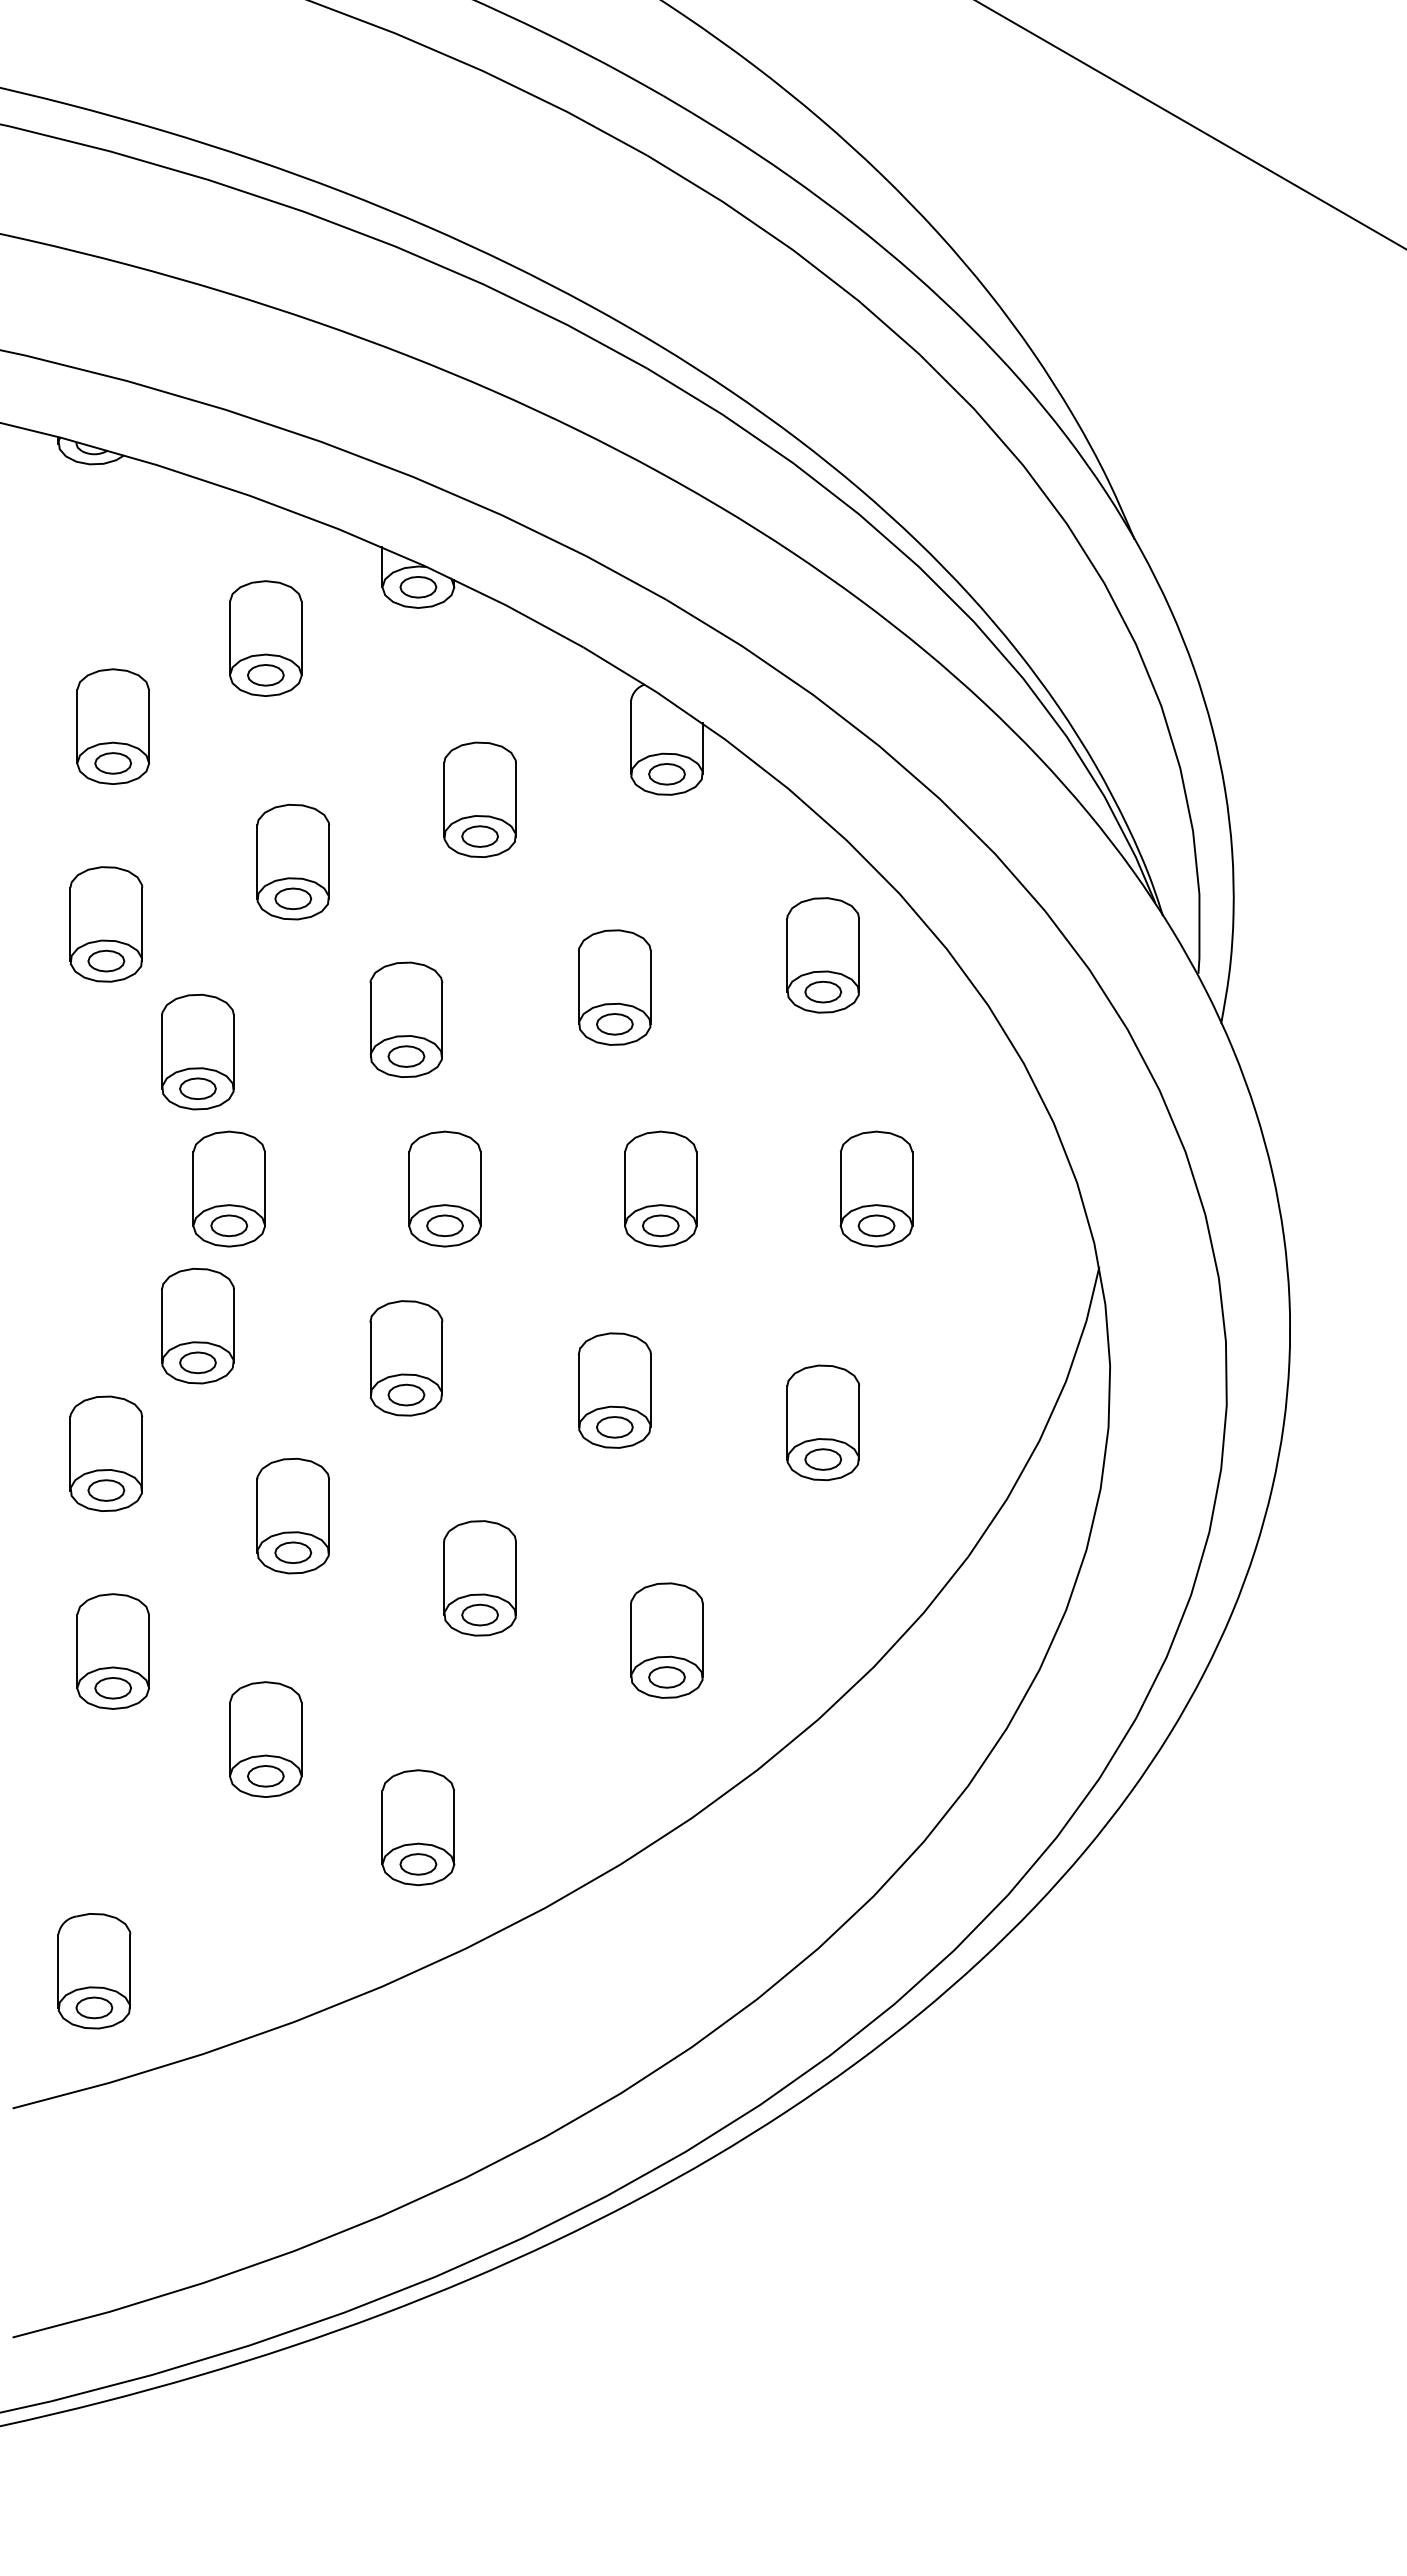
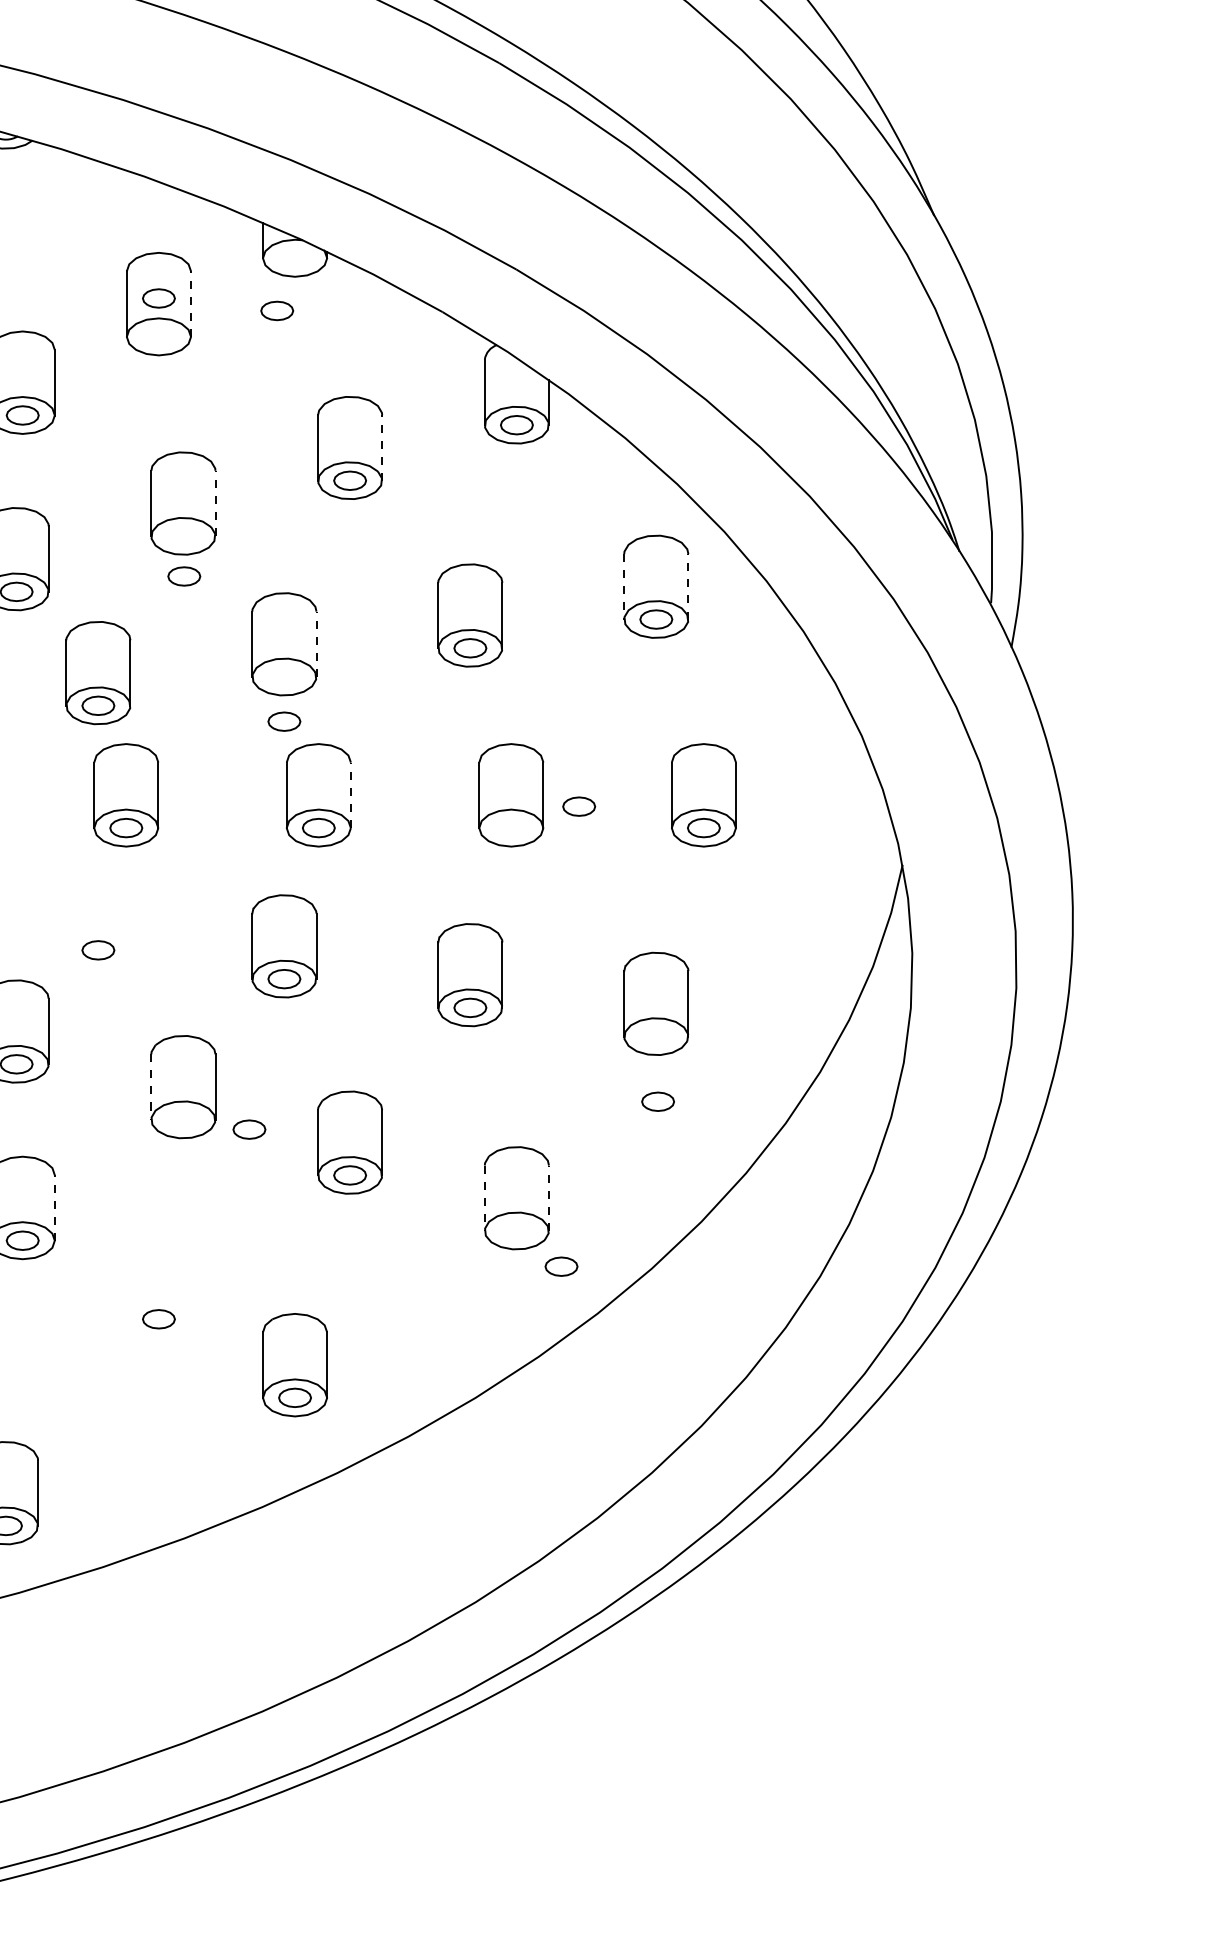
part: (418, 587) -> (277, 311), moved
line: (301, 638) -> (190, 304), solid -> dashed
part: (265, 675) -> (158, 298), moved
line: (516, 799) -> (382, 447), solid -> dashed
line: (329, 862) -> (215, 503), solid -> dashed
part: (293, 898) -> (184, 576), moved
line: (787, 955) -> (624, 586), solid -> dashed
line: (859, 955) -> (688, 586), solid -> dashed
line: (442, 1019) -> (316, 643), solid -> dashed
part: (406, 1056) -> (284, 721), moved
line: (481, 1189) -> (351, 795), solid -> dashed
part: (660, 1225) -> (578, 806), moved
part: (197, 1326) -> (97, 917), removed
part: (823, 1459) -> (658, 1101), moved
line: (257, 1516) -> (151, 1087), solid -> dashed
part: (293, 1552) -> (249, 1129), moved
line: (631, 1640) -> (485, 1198), solid -> dashed
line: (702, 1640) -> (548, 1198), solid -> dashed
line: (149, 1651) -> (55, 1207), solid -> dashed
part: (666, 1677) -> (561, 1266), moved
part: (265, 1739) -> (158, 1286), removed

